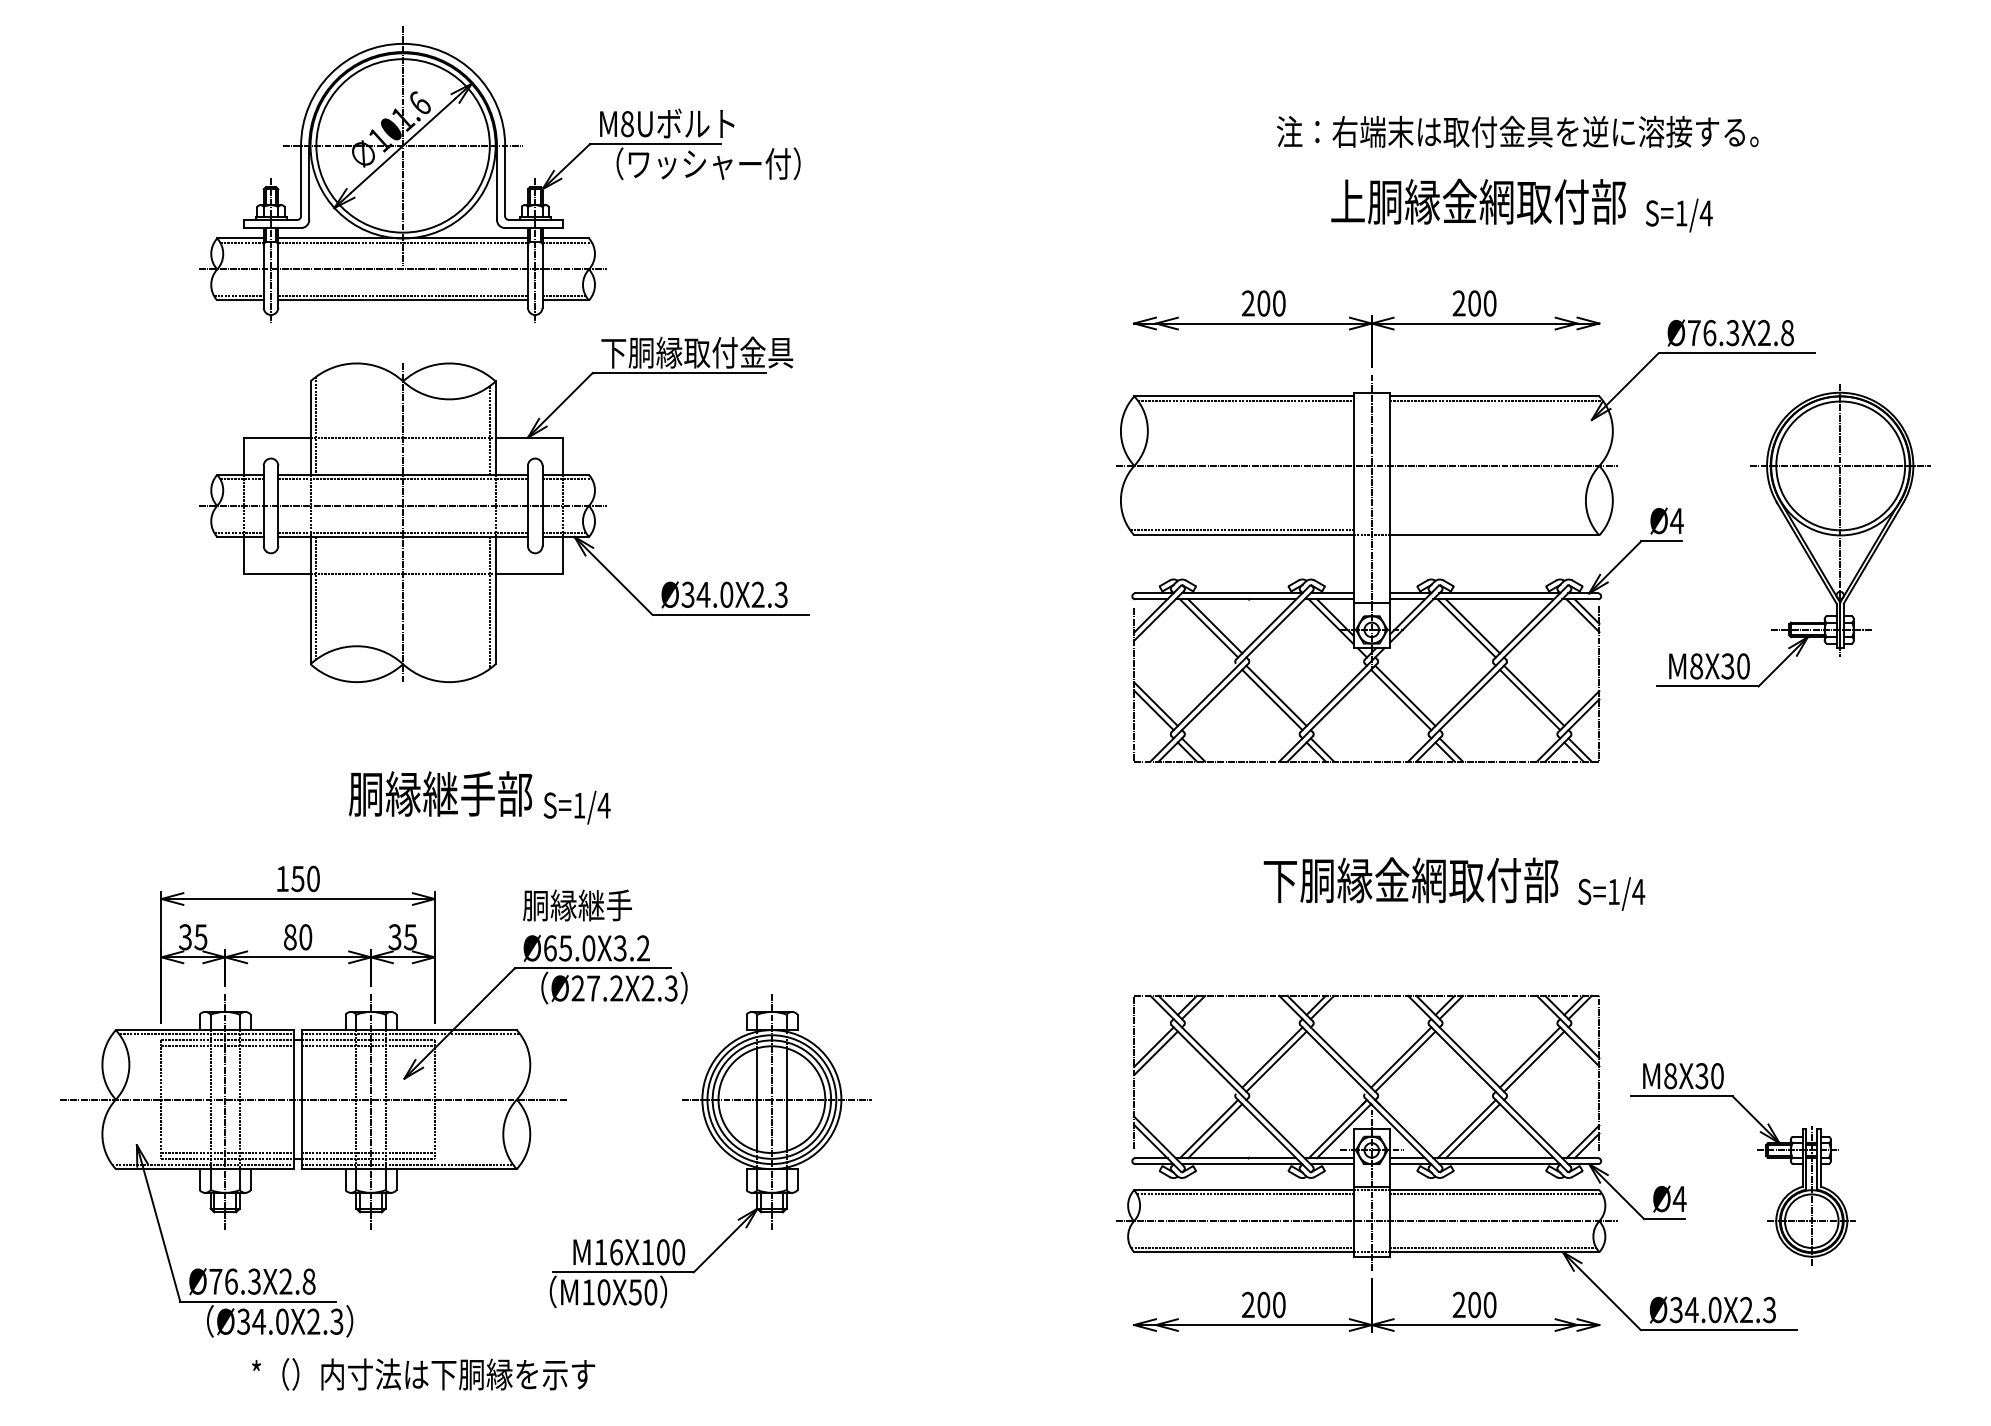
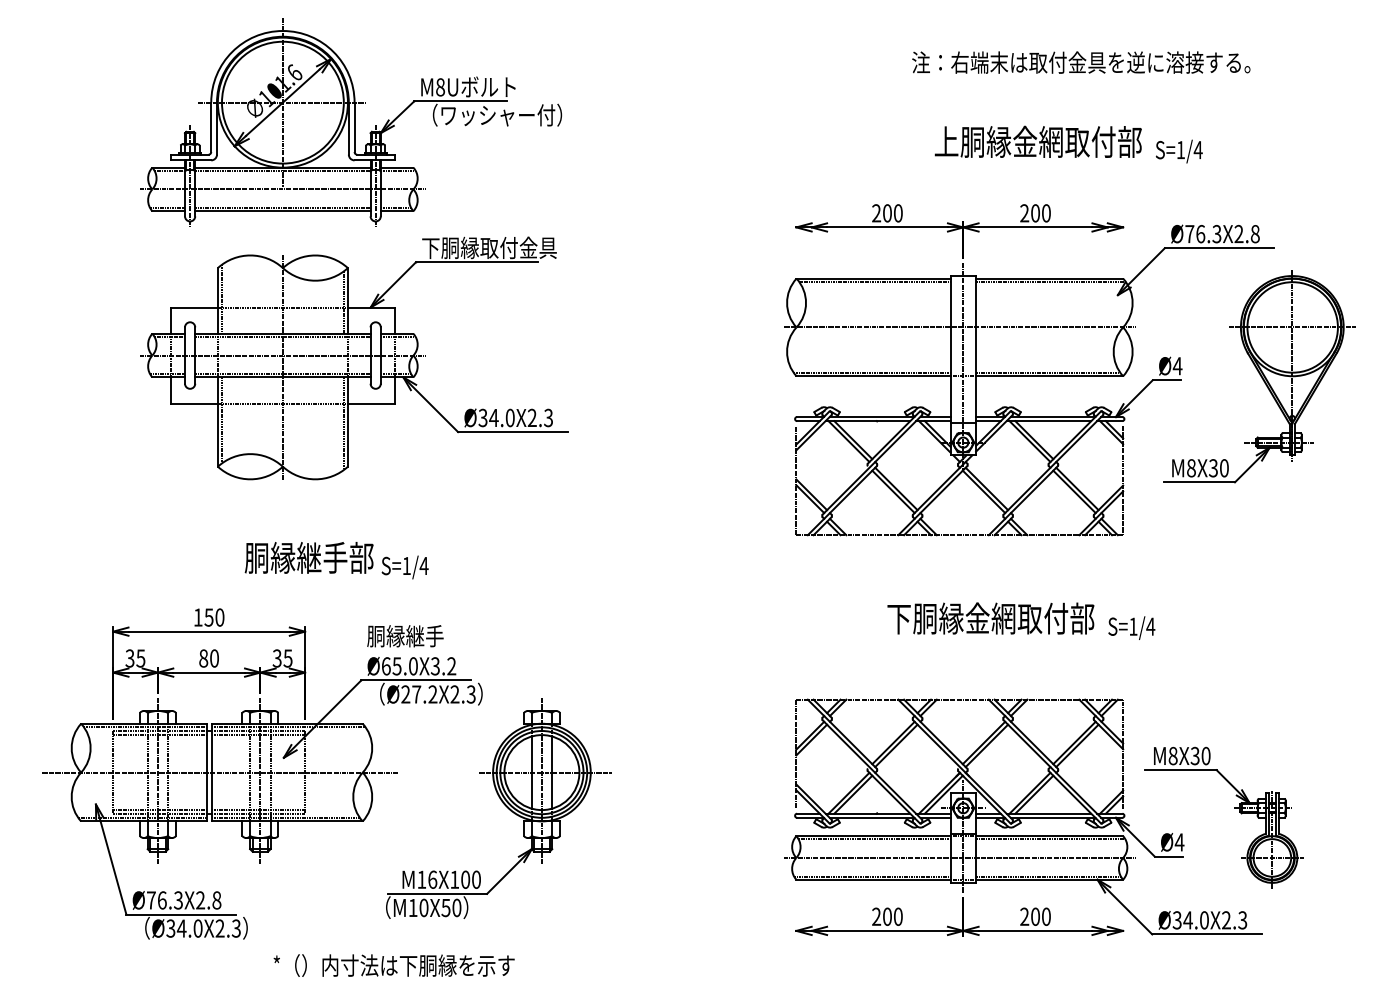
text: (1517, 131) -> (1081, 62), moved
line: (1492, 530) -> (1048, 372), added
text: (423, 1374) -> (394, 965), moved

